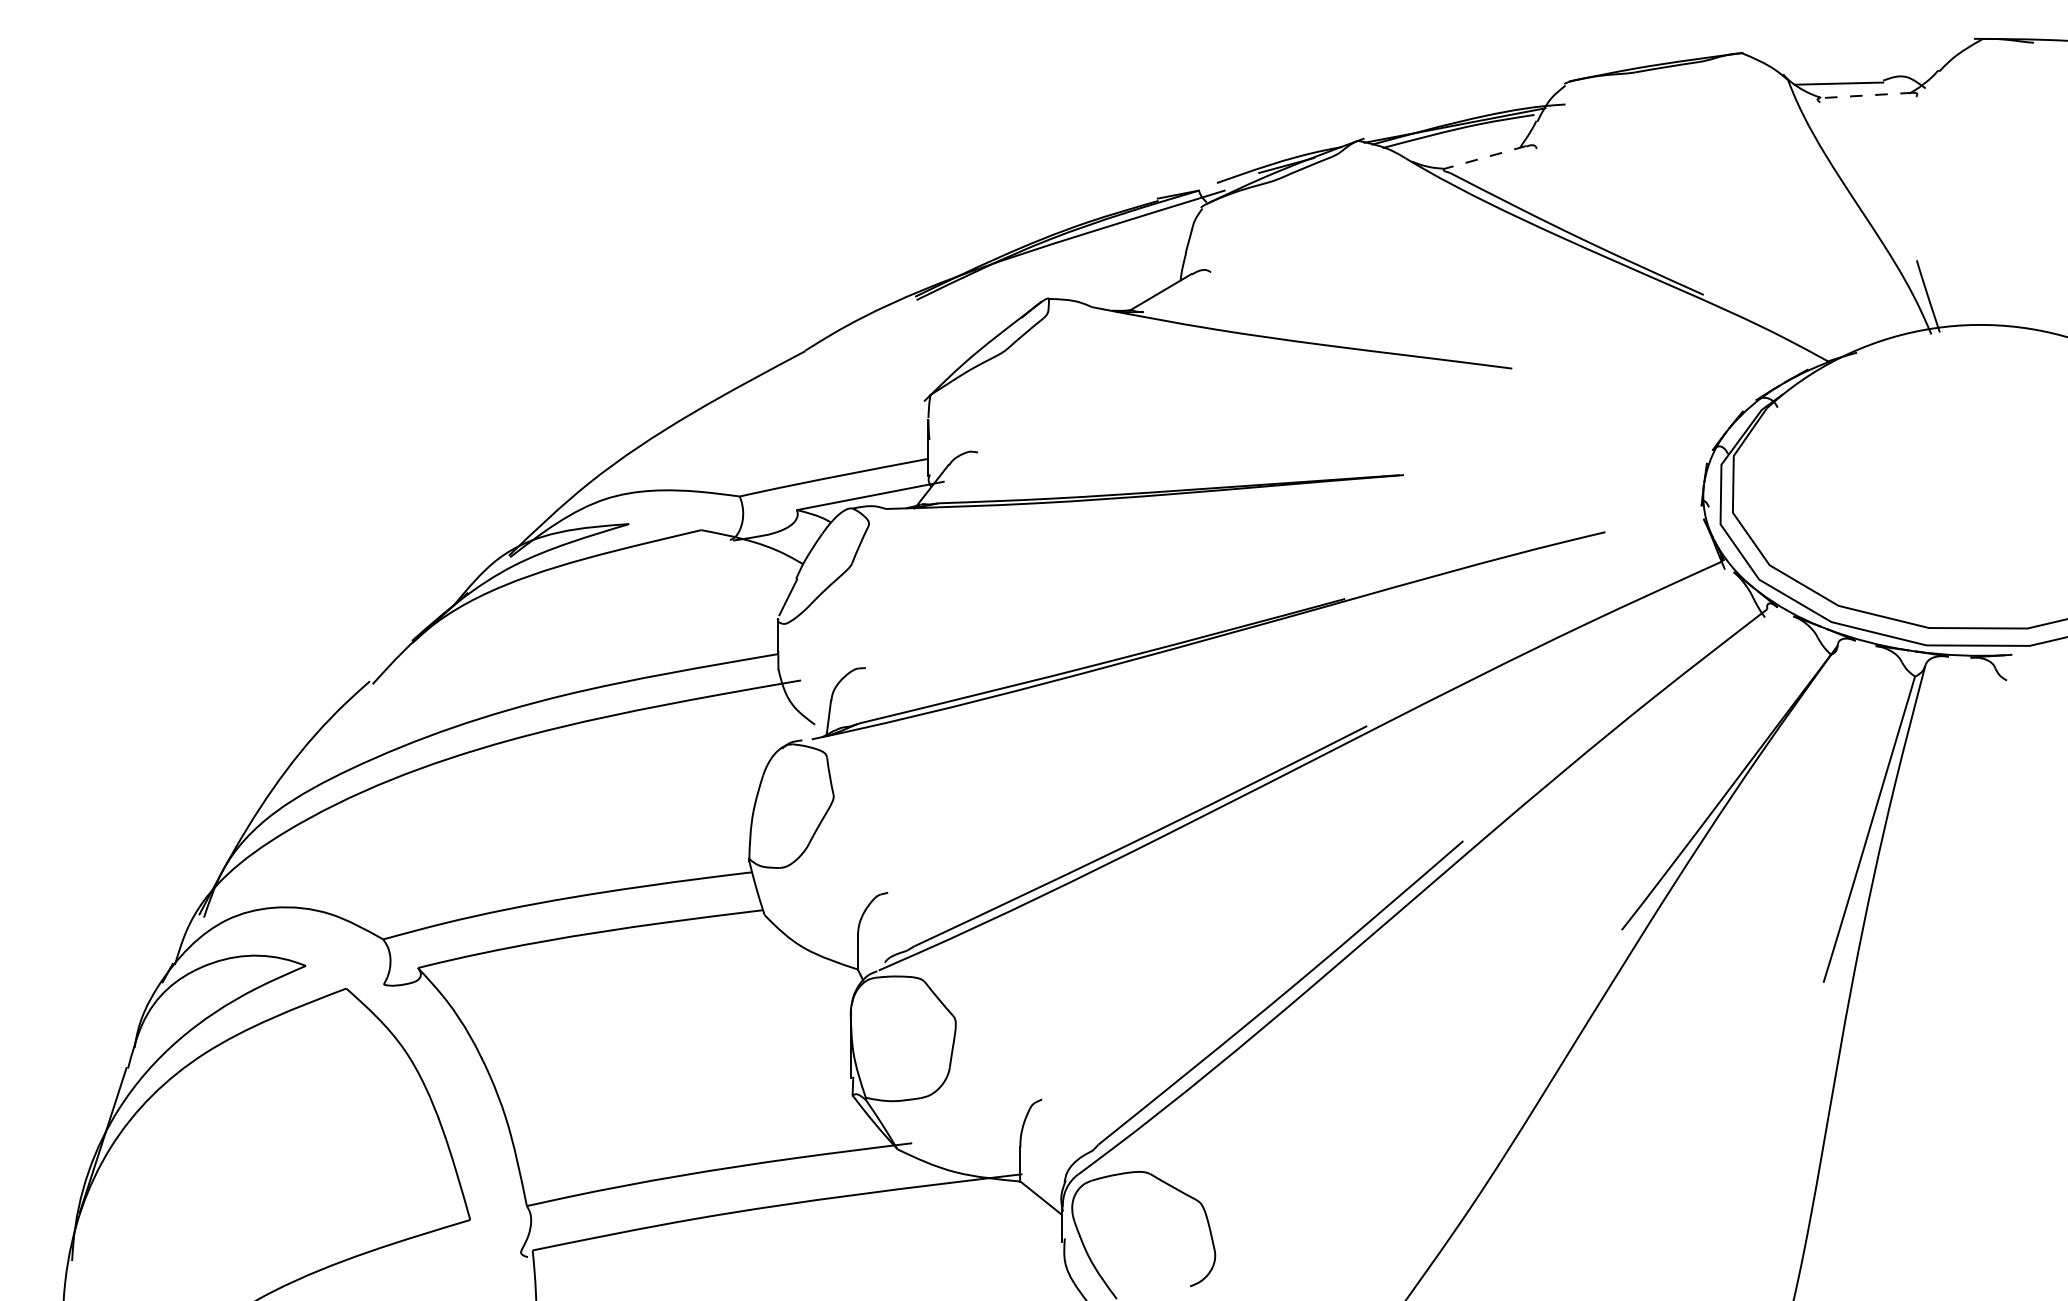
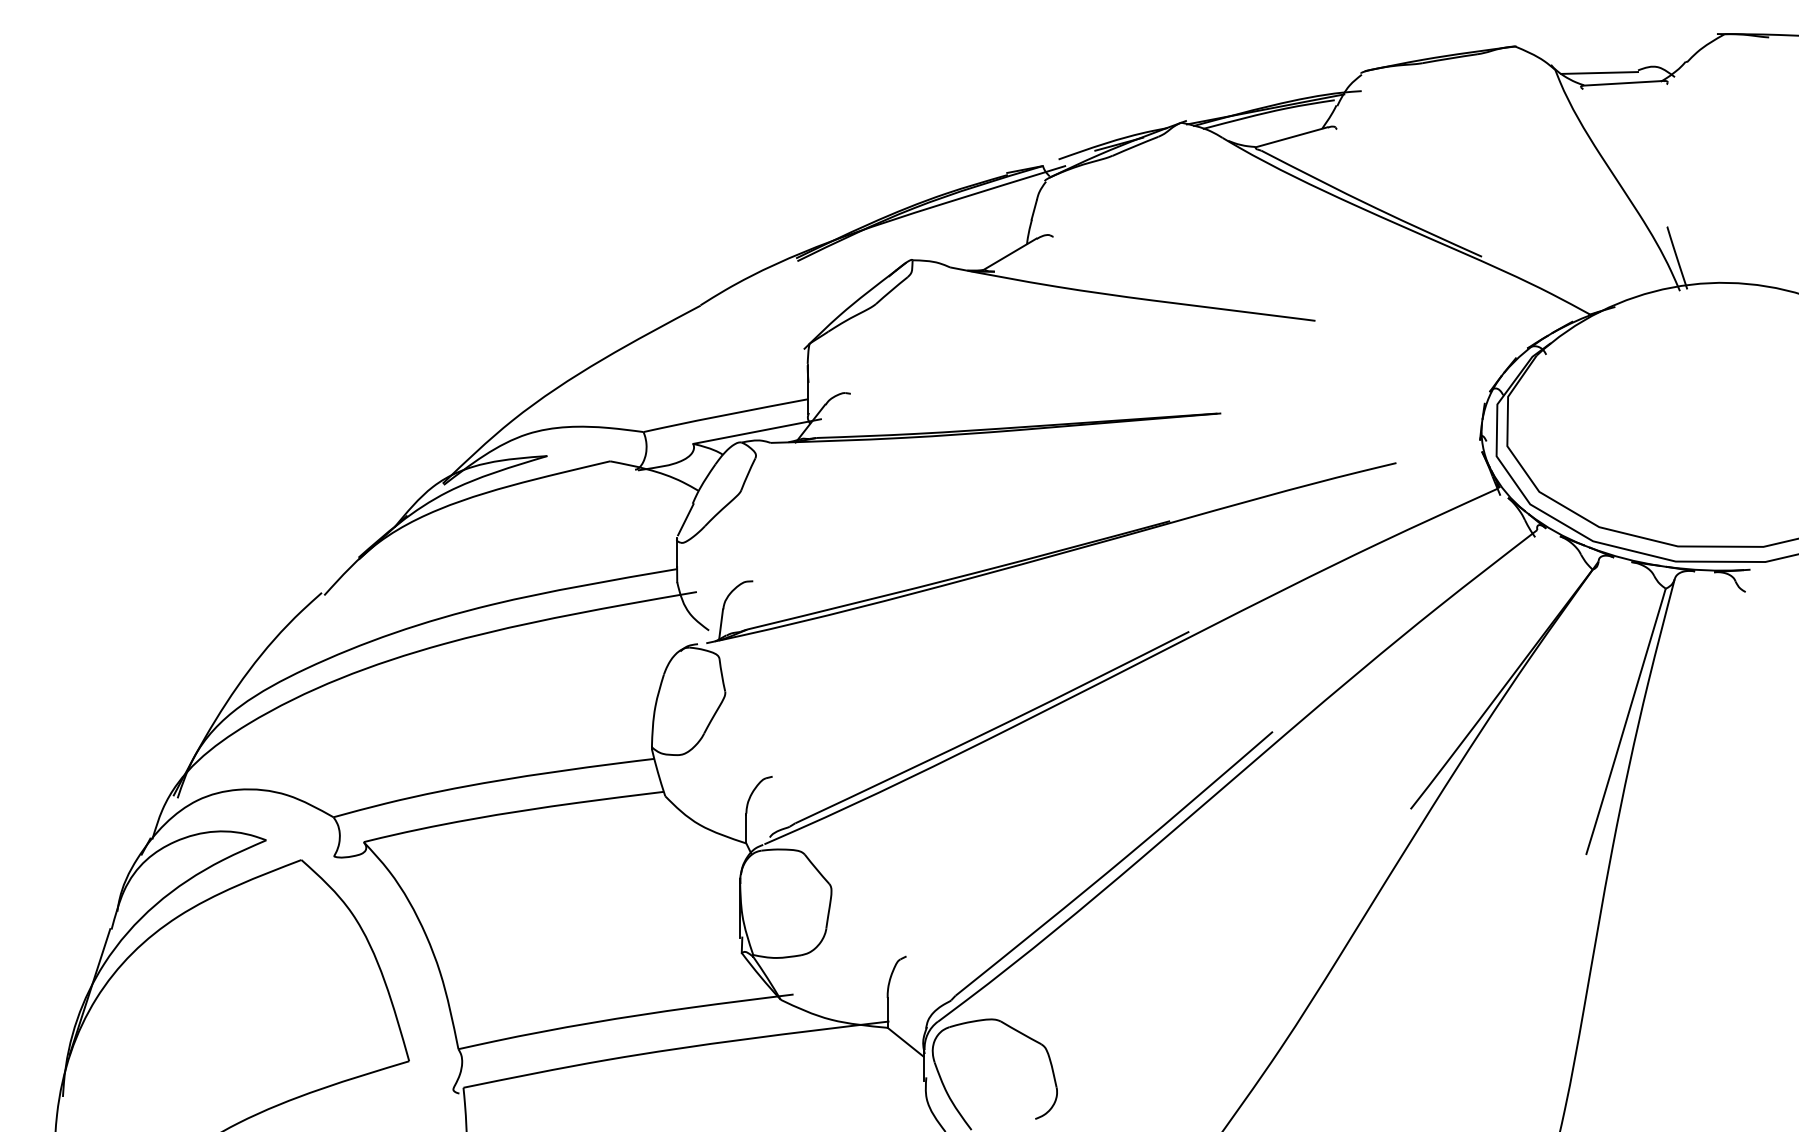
line: (1865, 95) -> (1622, 83), dashed -> solid
line: (1484, 157) -> (1291, 137), dashed -> solid

